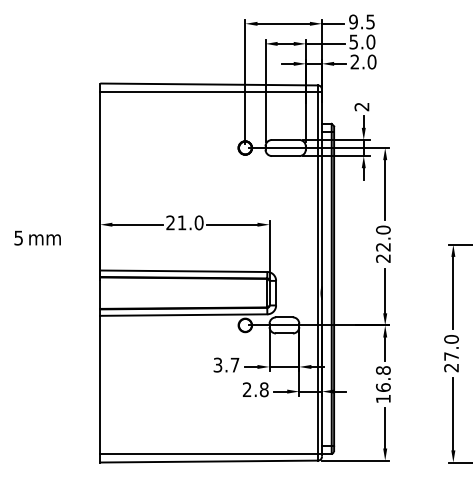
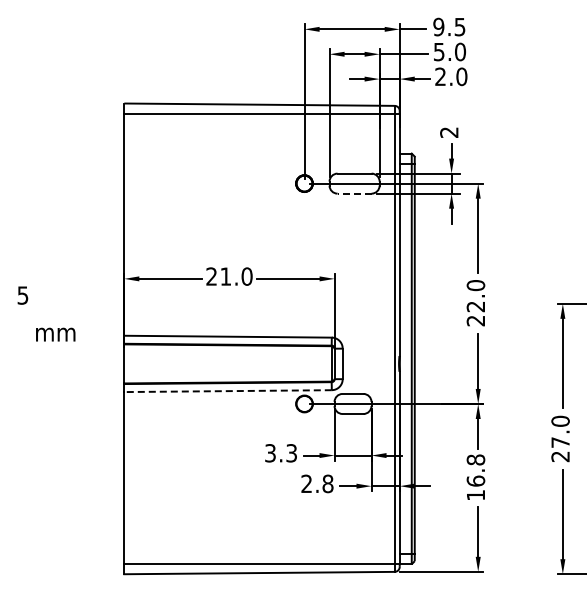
line: (285, 155) -> (354, 193), solid -> dashed
text: (44, 239) -> (55, 334), moved
line: (184, 315) -> (228, 391), solid -> dashed
text: (234, 365) -> (291, 453), 3.7 -> 3.3

